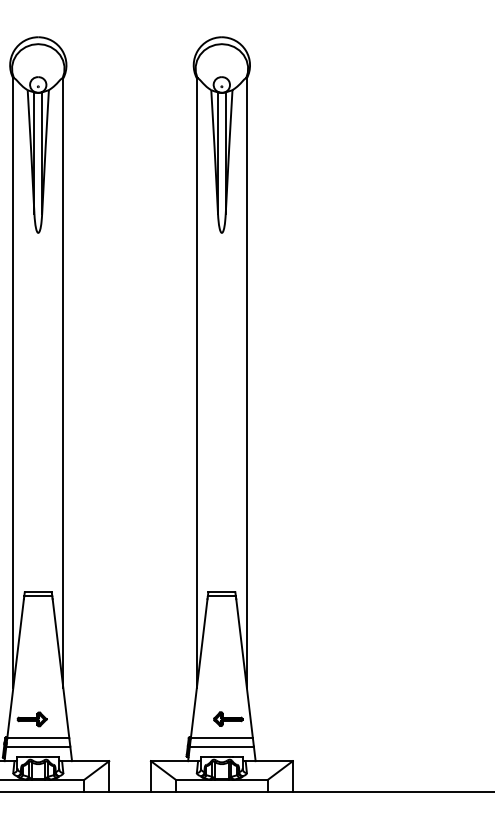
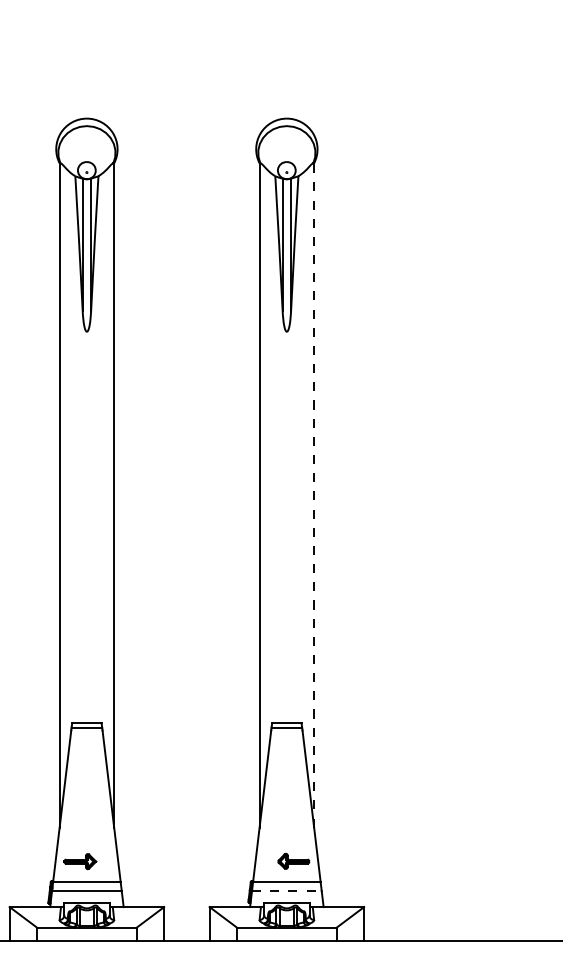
line: (247, 383) -> (314, 495), solid -> dashed
line: (221, 746) -> (286, 891), solid -> dashed

